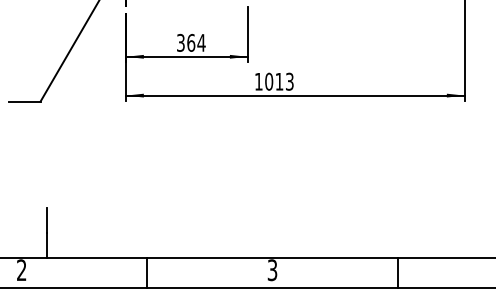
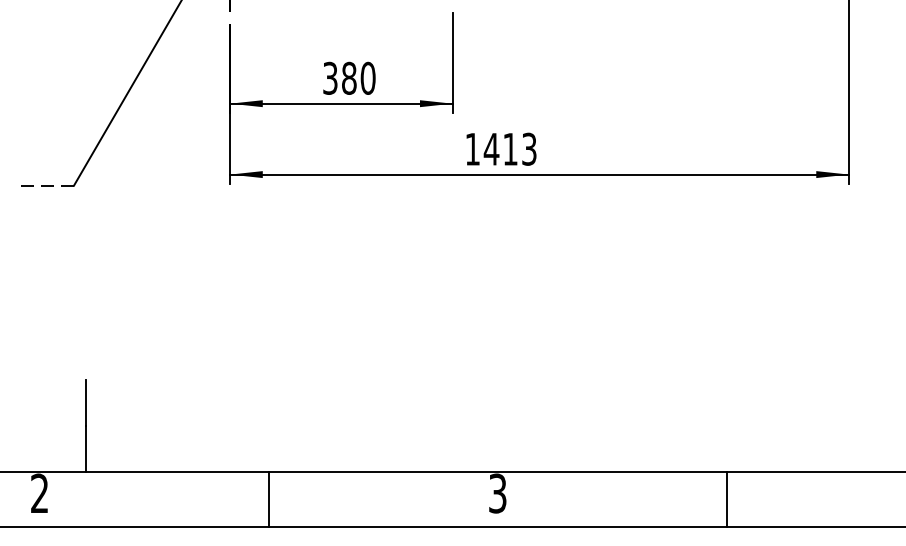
text: (196, 42) -> (358, 77), 364 -> 380
text: (268, 81) -> (490, 148), 1013 -> 1413
line: (24, 101) -> (44, 185), solid -> dashed

